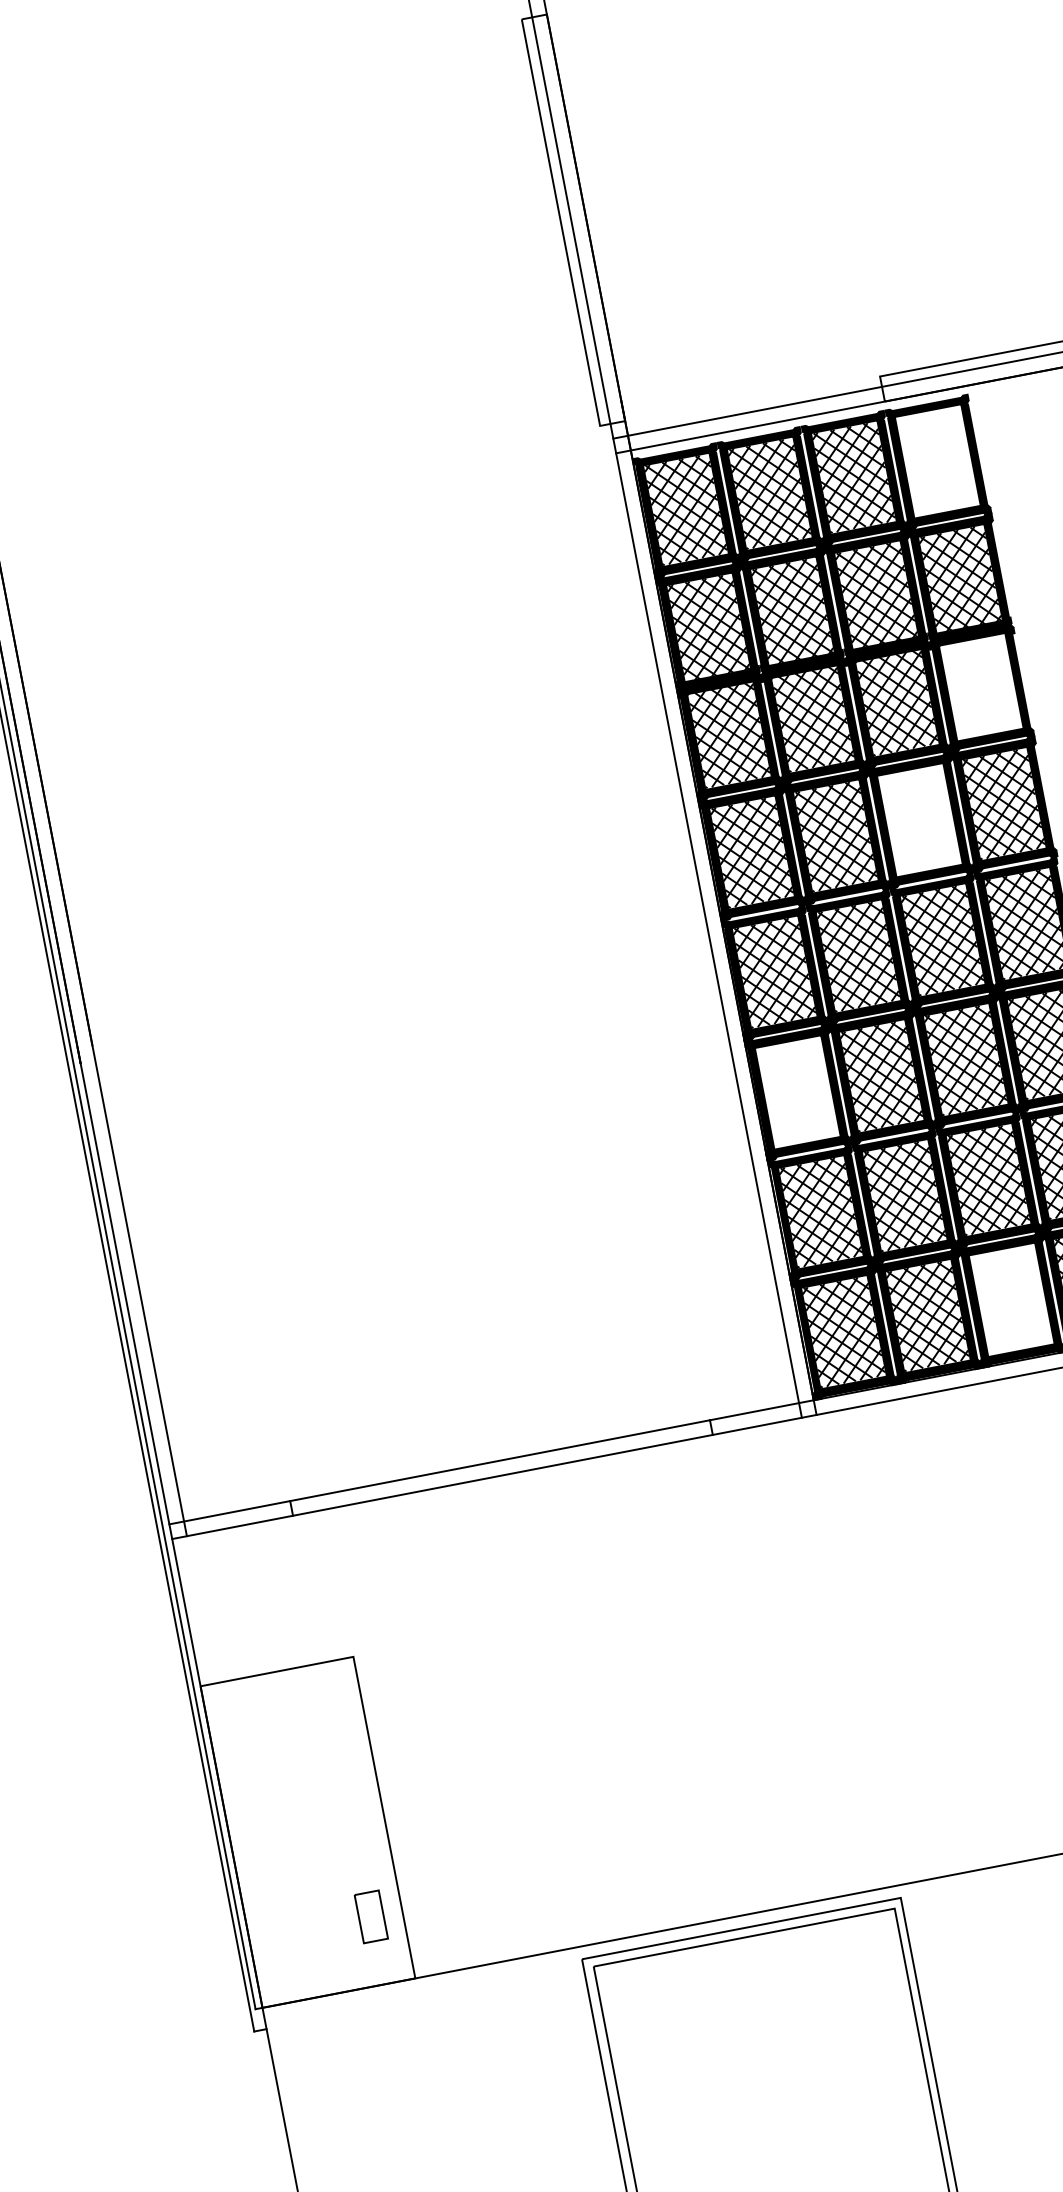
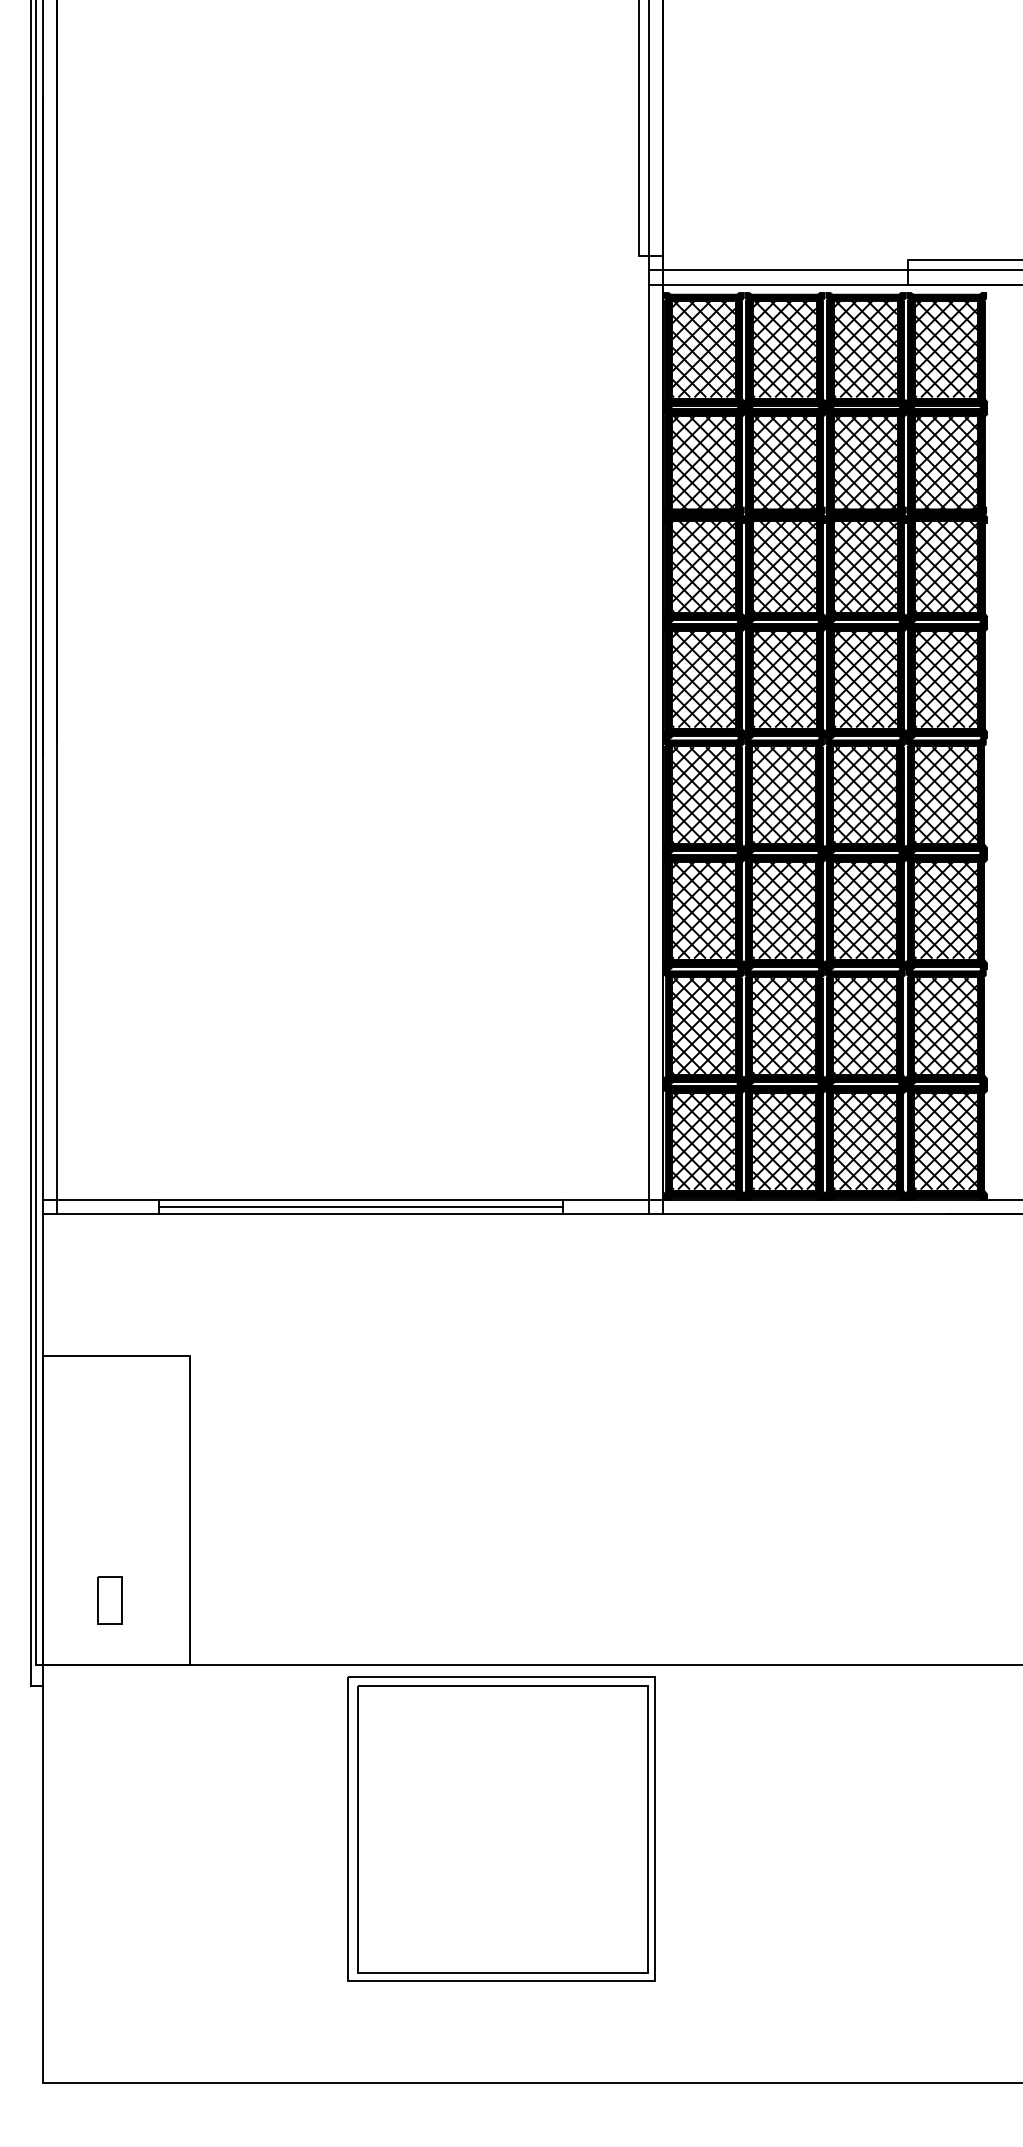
hatch: (937, 461) -> (946, 349), added
hatch: (980, 684) -> (946, 564), added
hatch: (919, 820) -> (865, 679), added
hatch: (797, 1092) -> (703, 910), added
hatch: (1010, 1299) -> (864, 1141), added
line: (500, 1467) -> (360, 1206), added
part: (370, 1917) -> (109, 1600), moved

